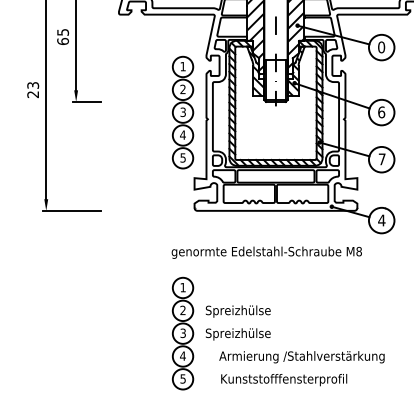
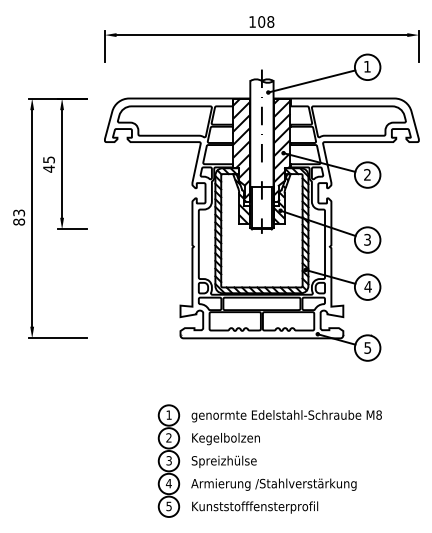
text: (62, 41) -> (48, 168), 65 -> 45
text: (381, 47) -> (367, 174), 0 -> 2
text: (33, 94) -> (19, 221), 23 -> 83
part: (182, 112) -> (168, 239), removed
text: (381, 112) -> (367, 239), 6 -> 3
text: (381, 159) -> (367, 286), 7 -> 4
text: (381, 220) -> (367, 347), 4 -> 5
text: (266, 253) -> (286, 416), moved
text: (239, 312) -> (225, 439), Spreizhülse -> Kegelbolzen
text: (301, 357) -> (273, 484), moved
text: (284, 380) -> (255, 507), moved

